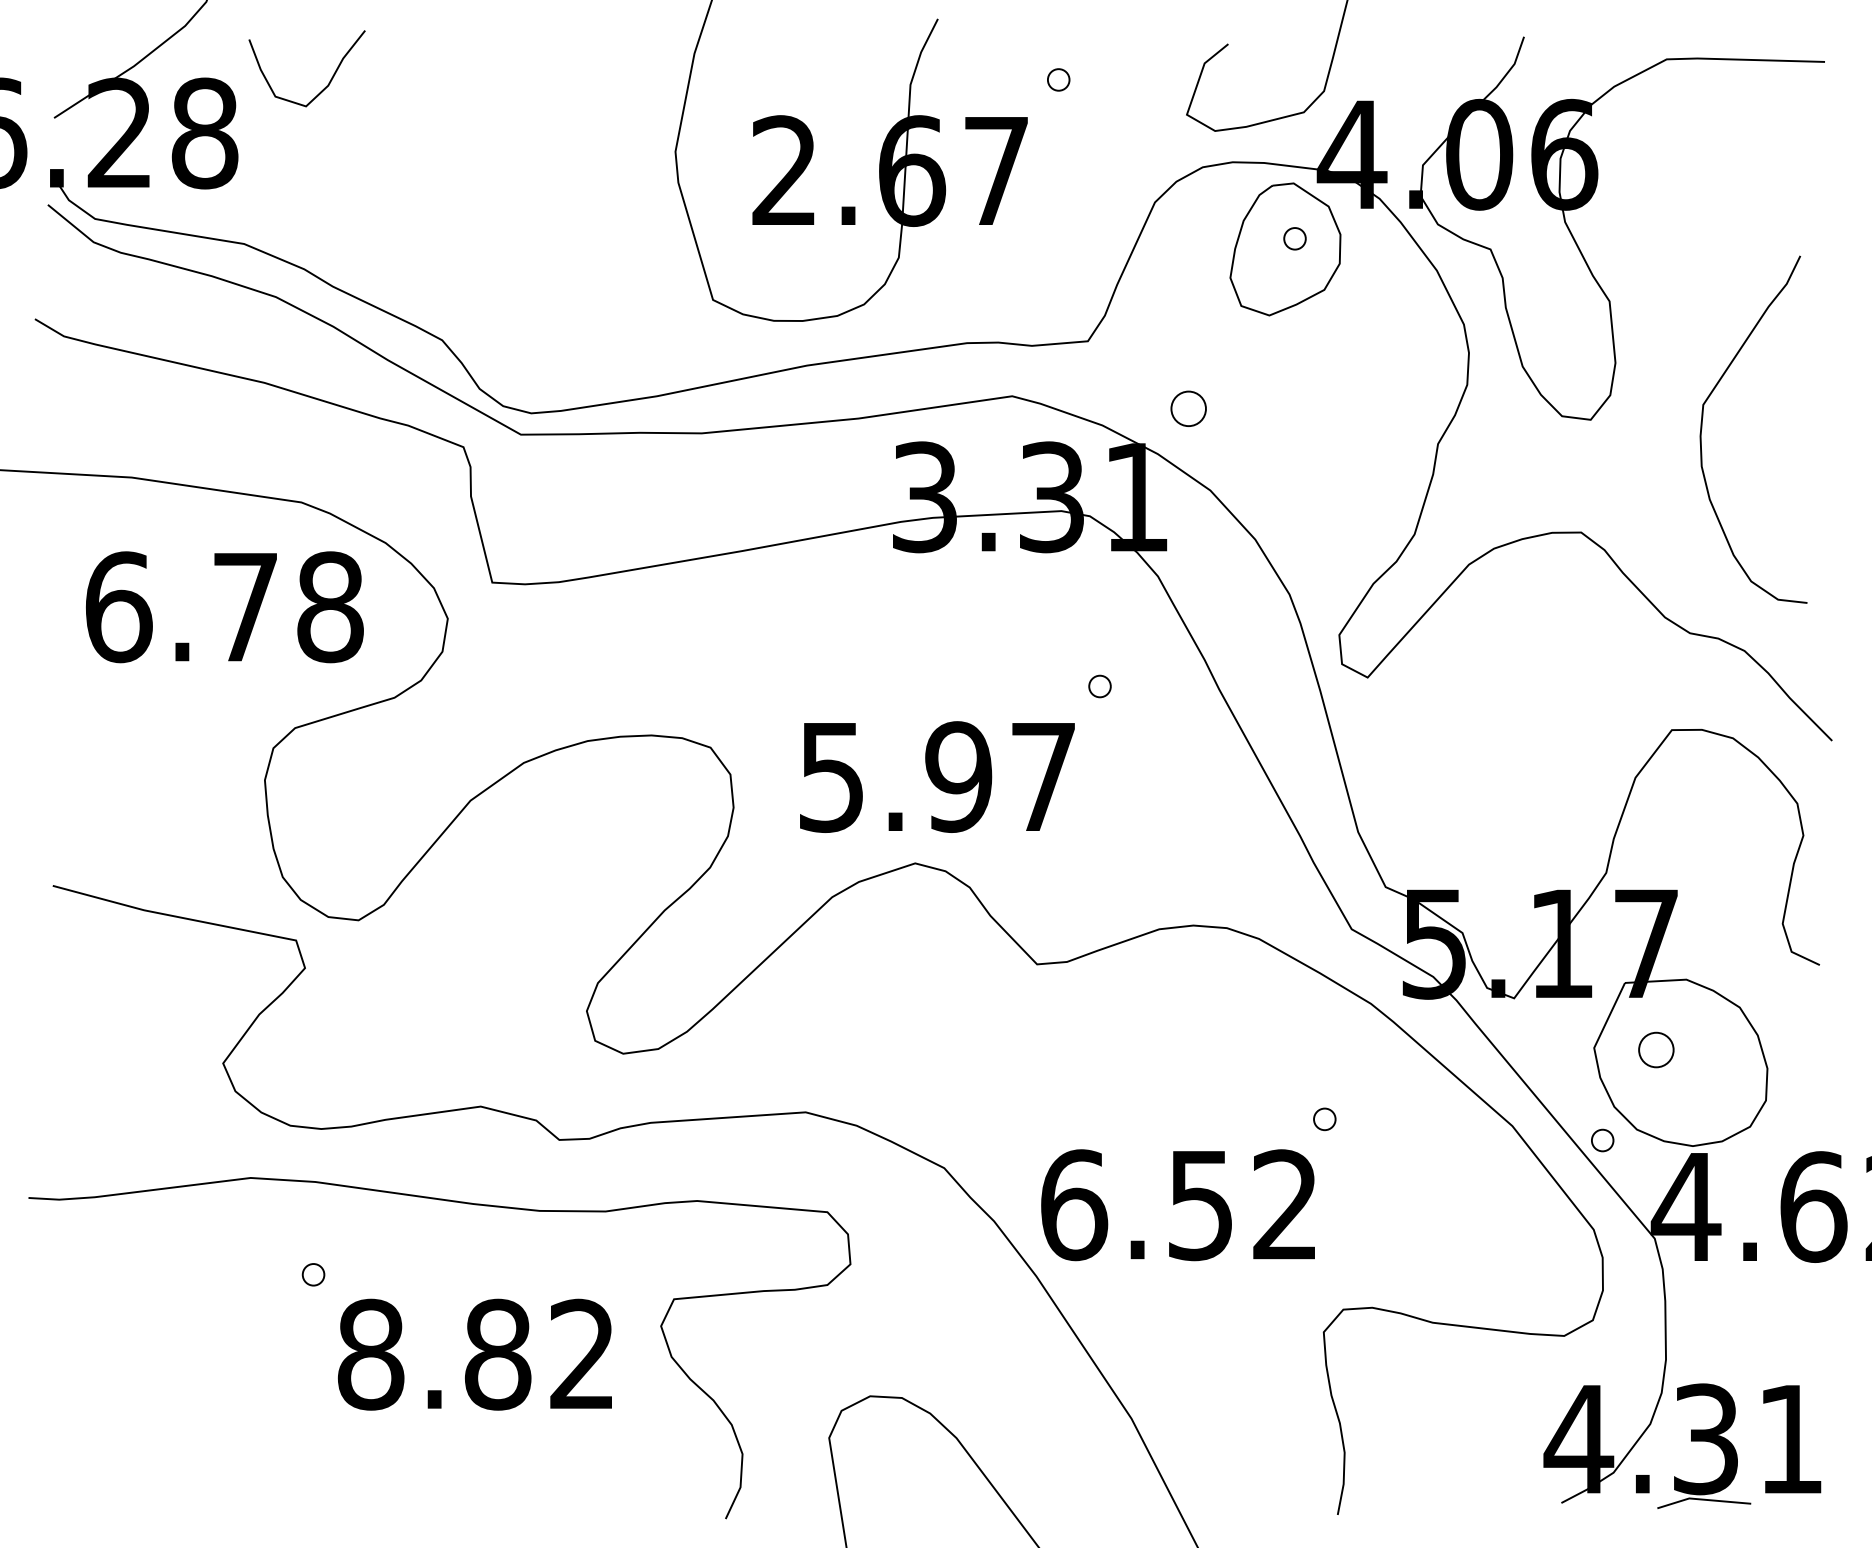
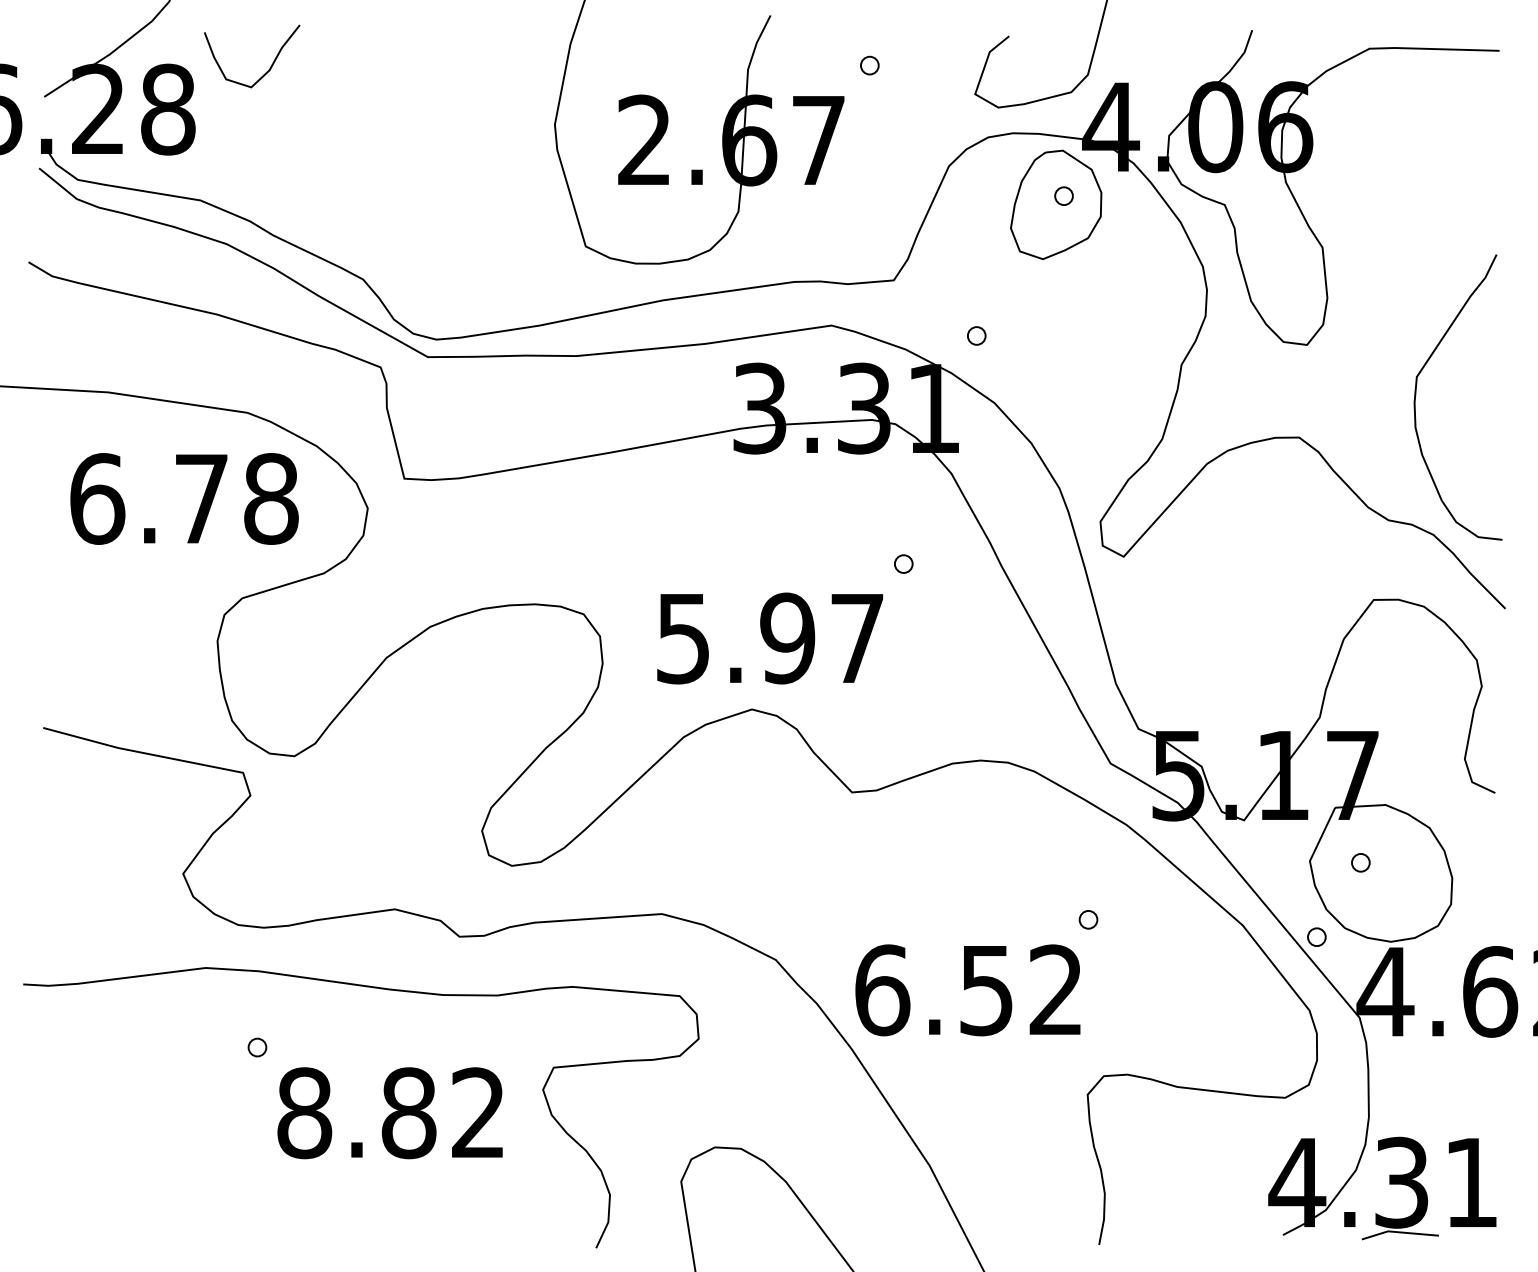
part: (1188, 408) -> (976, 335), size x0.62
curve: (1702, 429) -> (1416, 397), moved
part: (1655, 1049) -> (1360, 862), size x0.62

